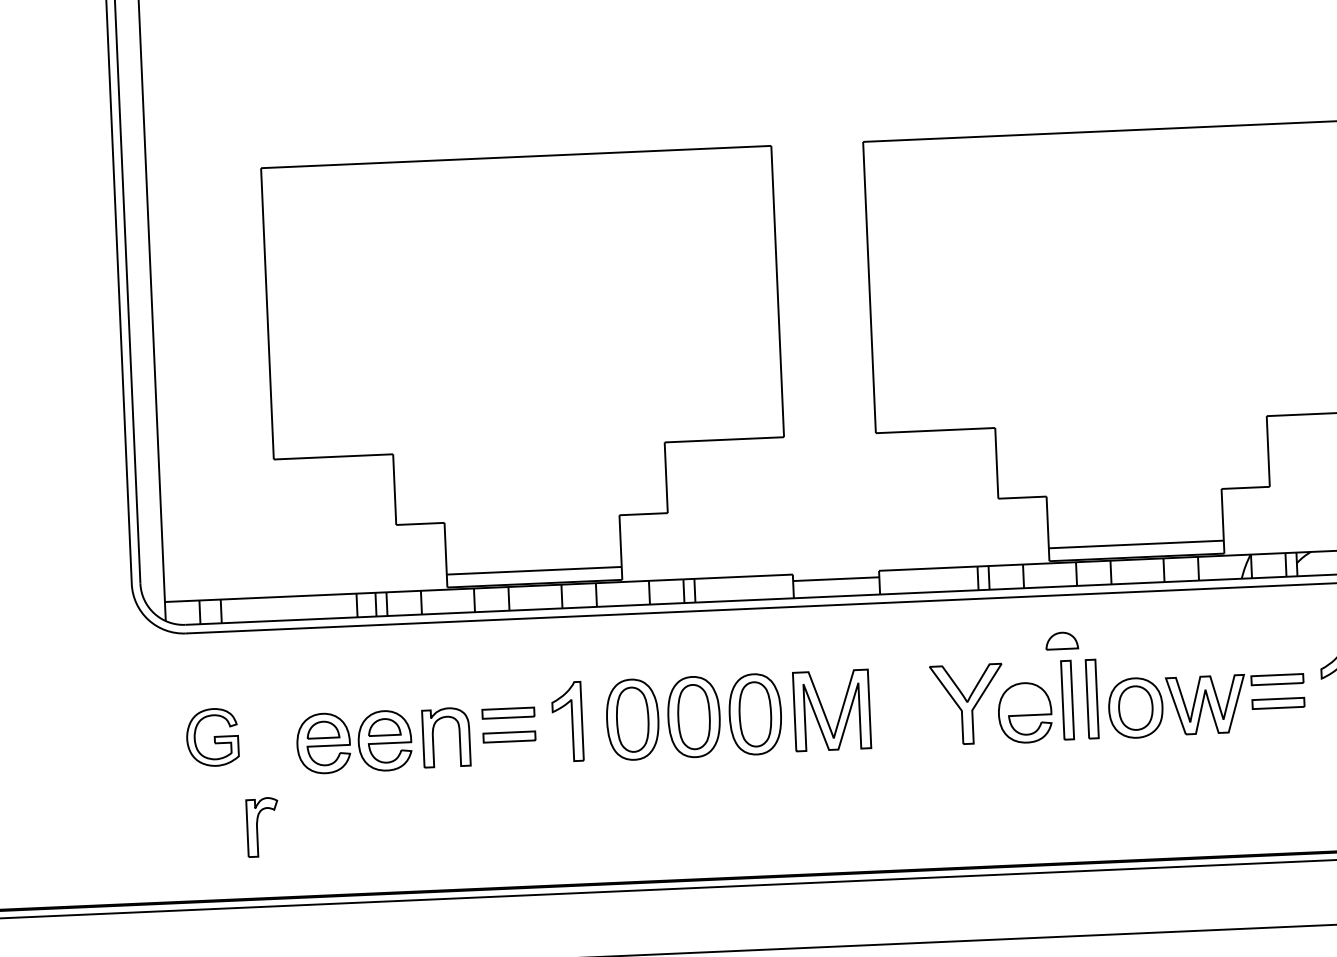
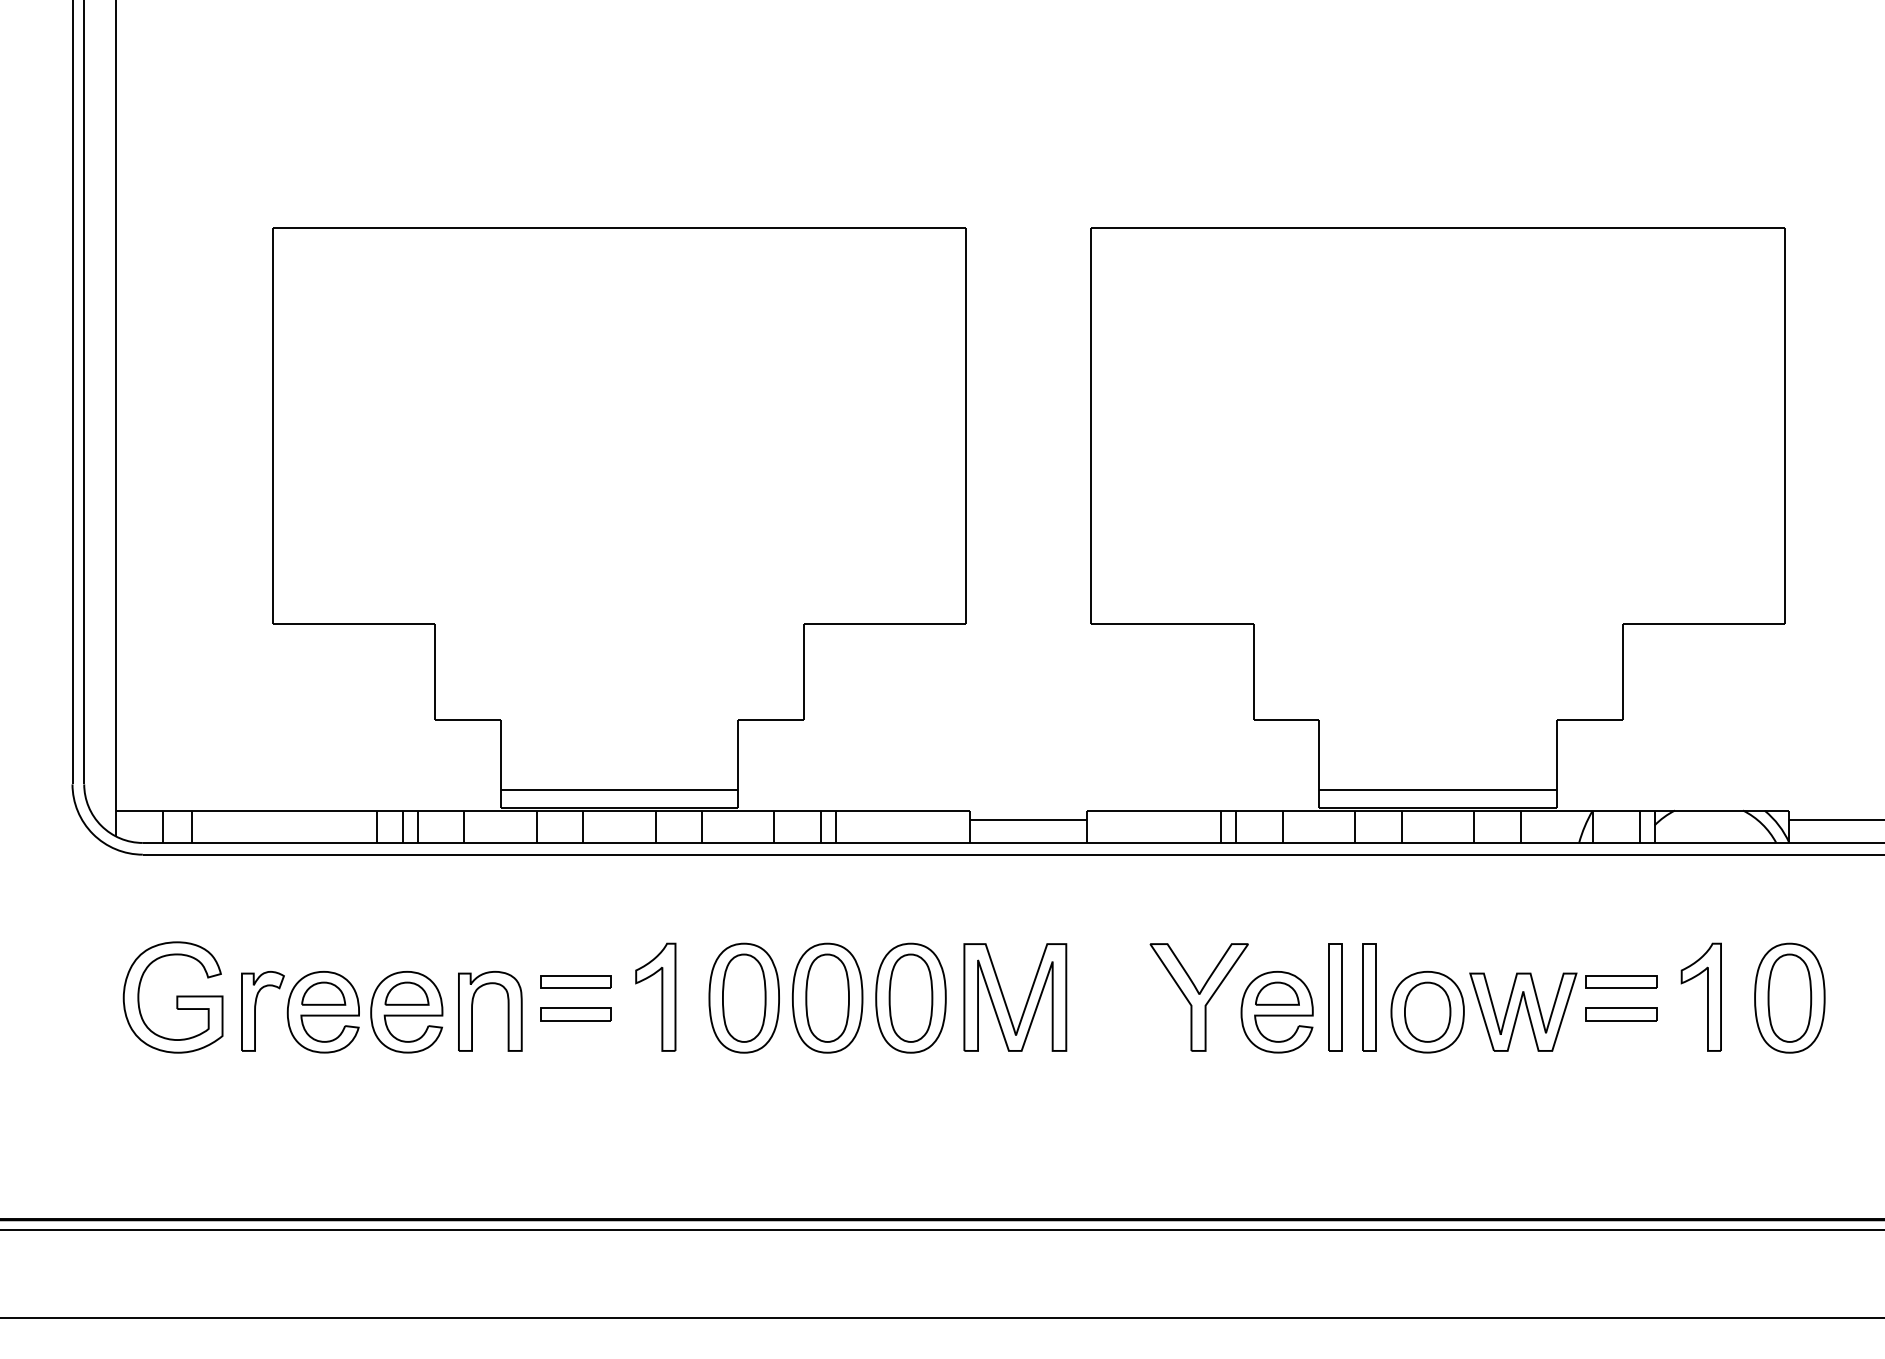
part: (1062, 640) -> (1277, 993), moved
part: (212, 737) -> (172, 997), size x1.43
part: (257, 827) -> (255, 1011), moved

